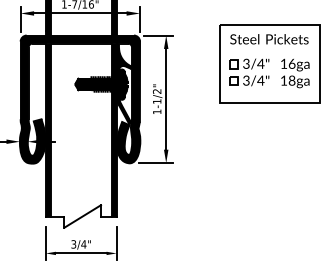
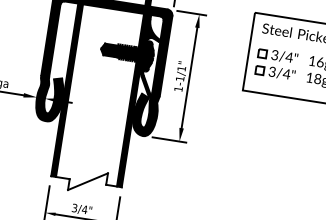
text: (157, 91) -> (182, 68), 1-1/2" -> 1-1/1"

